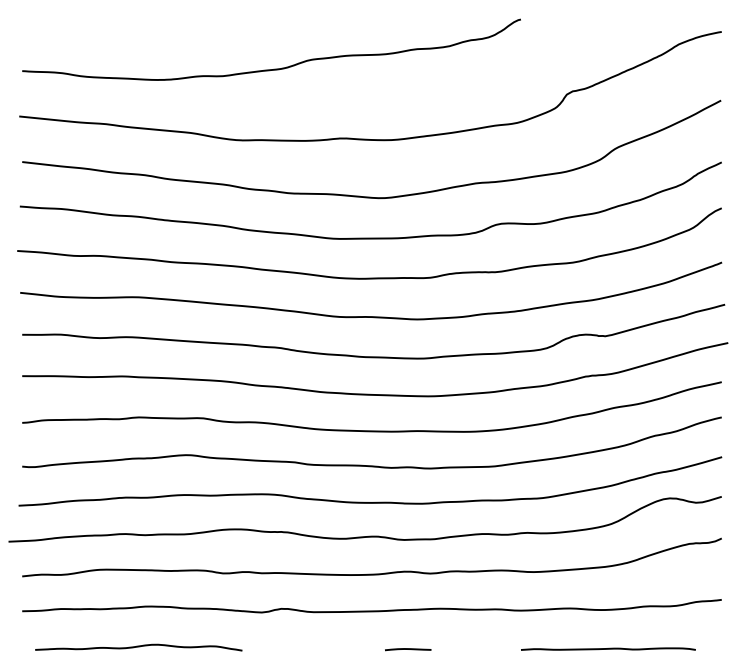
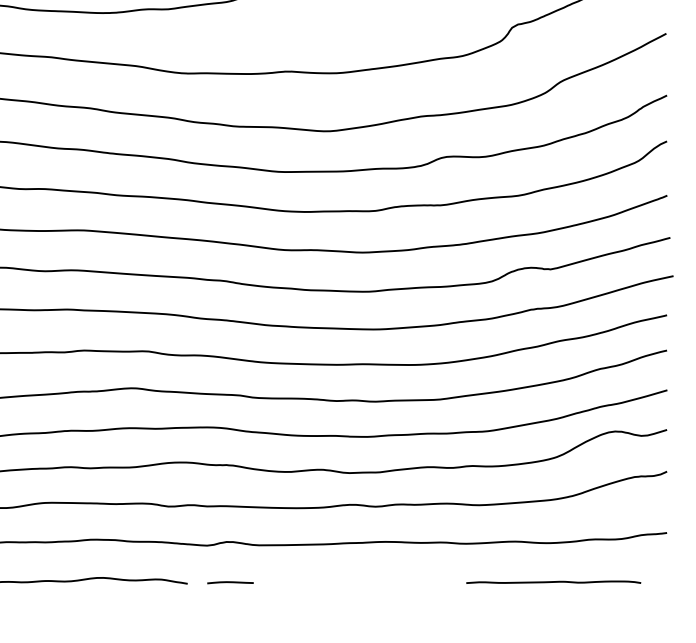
line: (408, 649) -> (230, 582), moved

